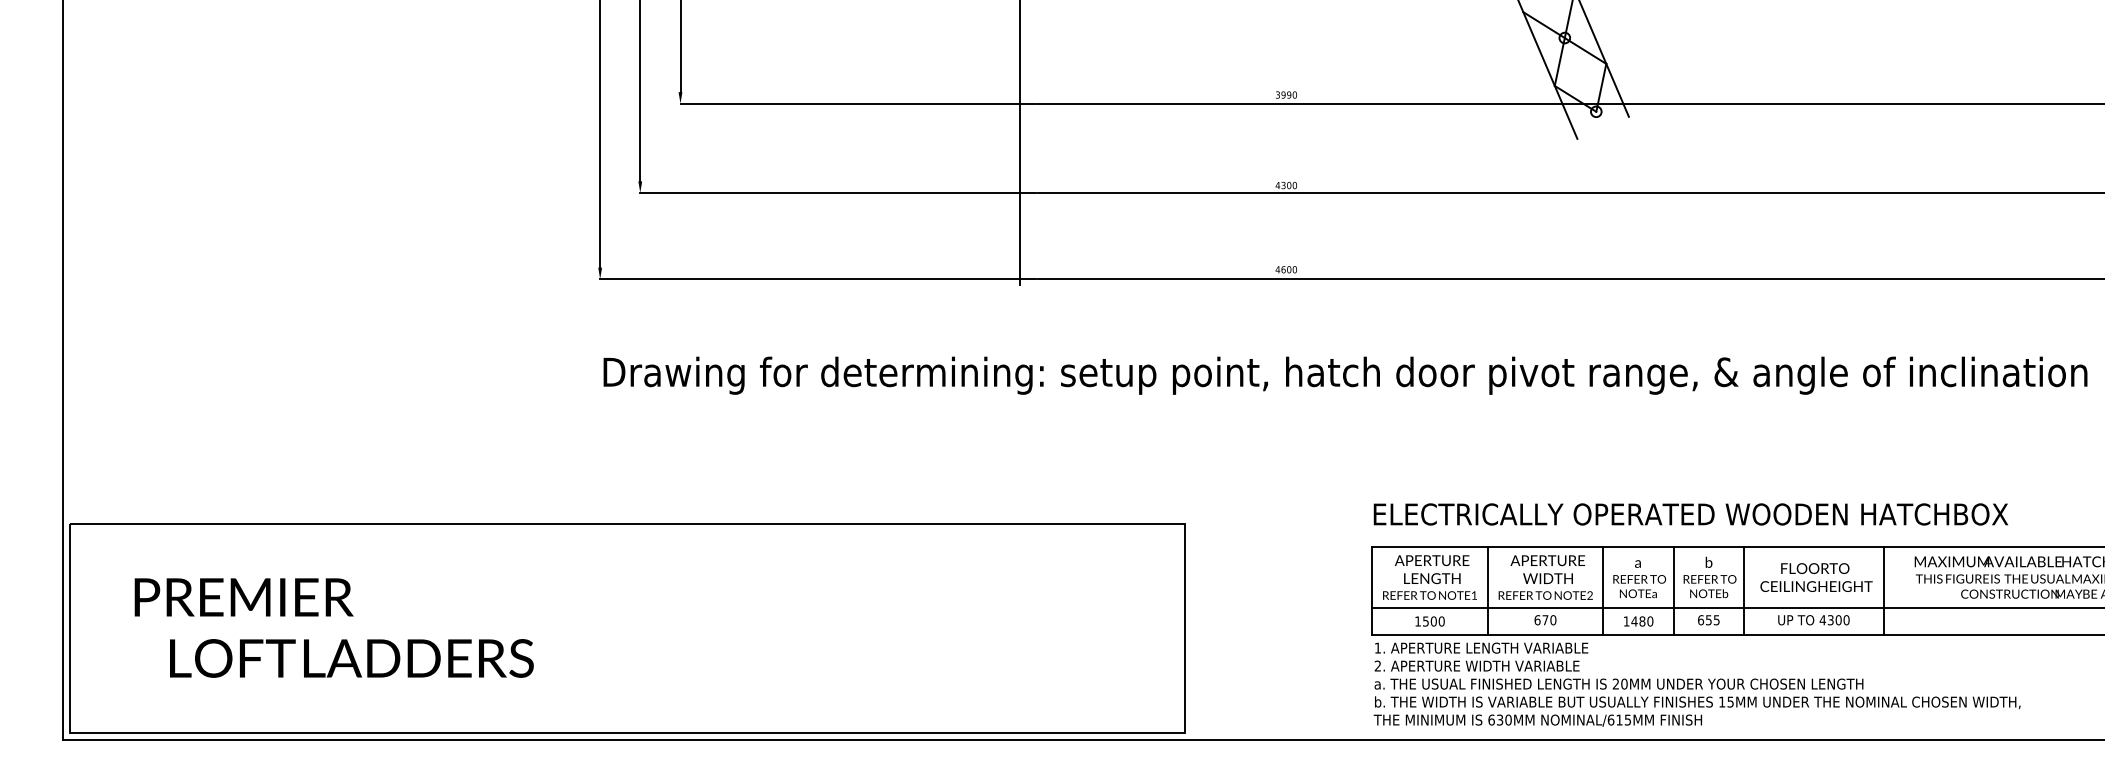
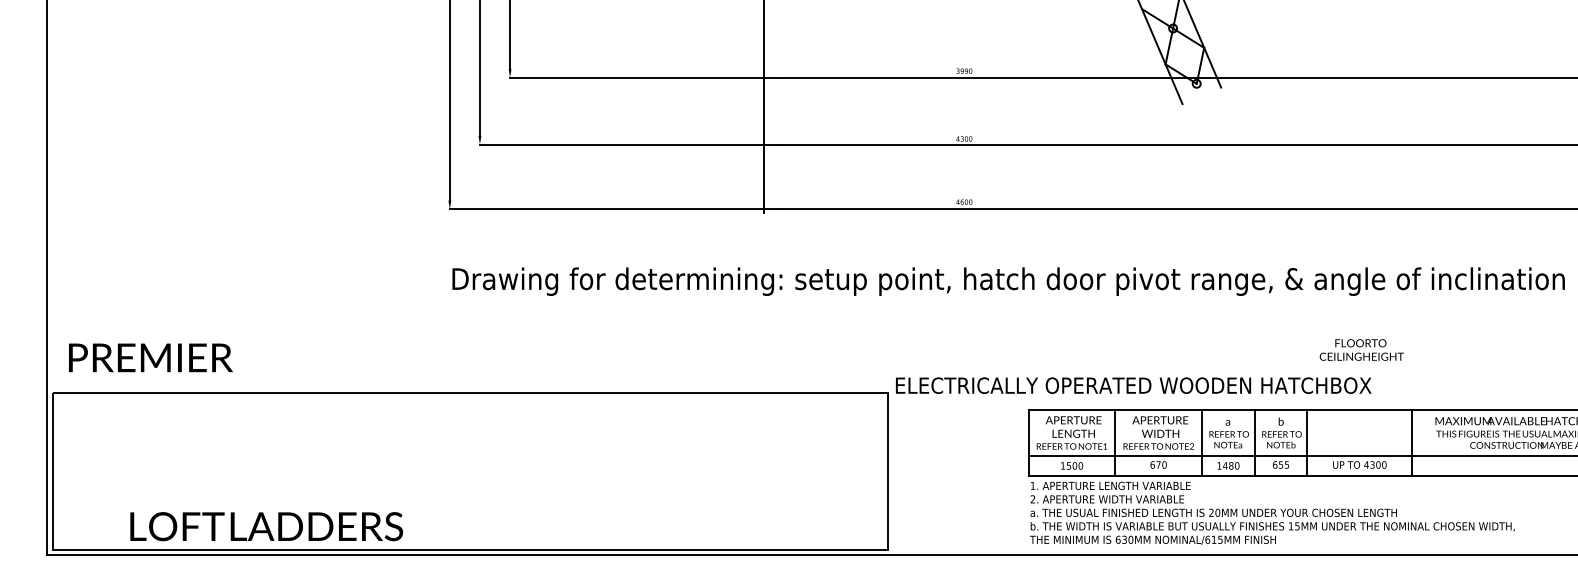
text: (1690, 514) -> (1133, 385), moved
text: (1816, 576) -> (1361, 349), moved
text: (243, 596) -> (150, 357), moved
text: (351, 658) -> (266, 526), moved

